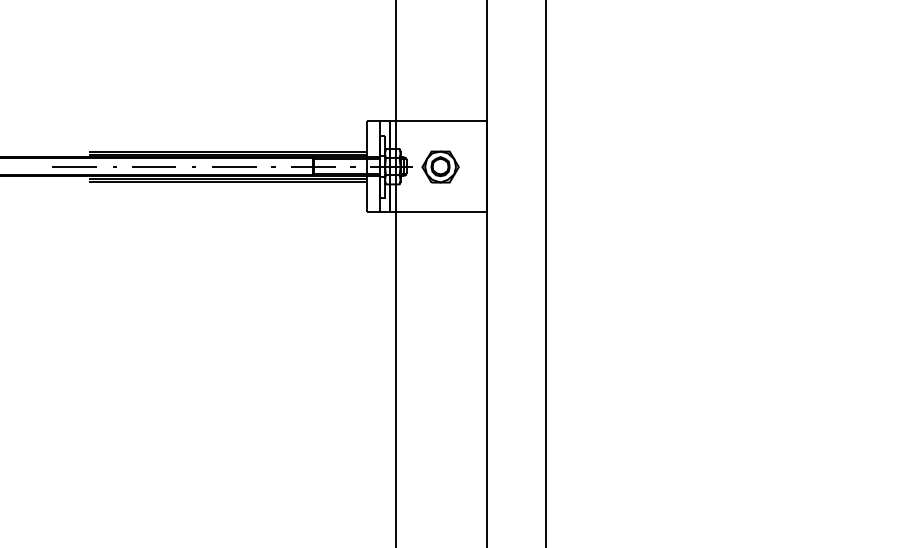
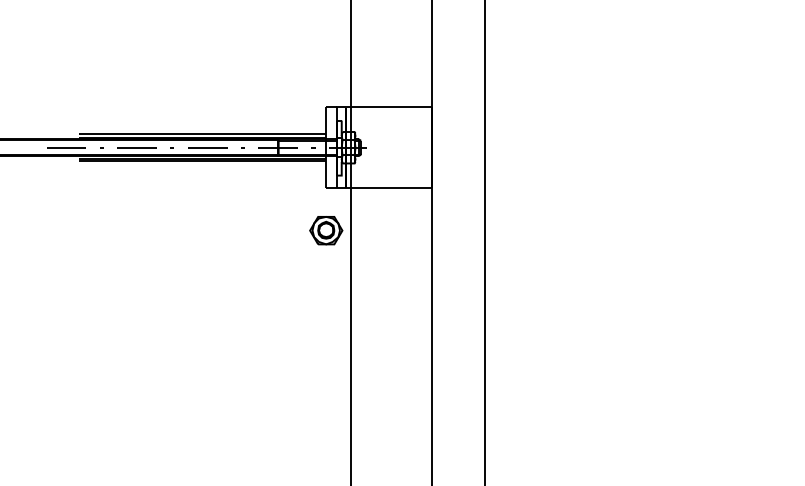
part: (440, 166) -> (326, 230), moved

